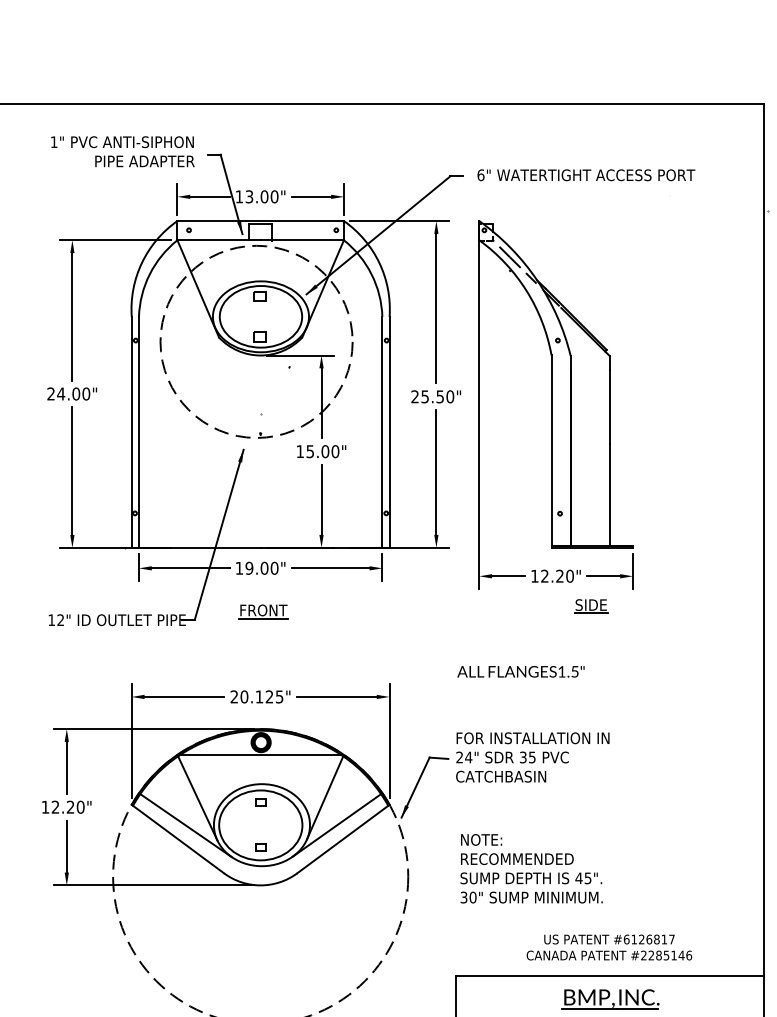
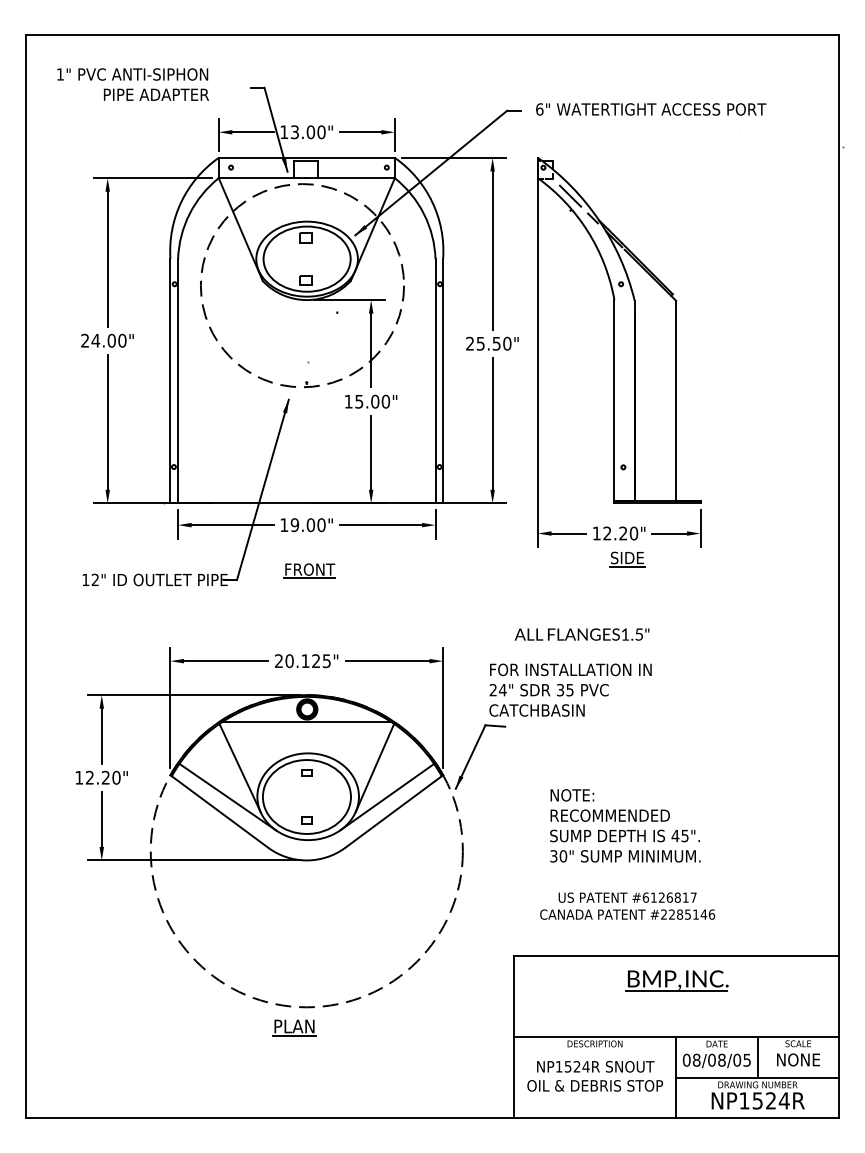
text: (122, 151) -> (132, 84), moved
part: (591, 606) -> (627, 559), moved
text: (532, 756) -> (570, 689), moved
text: (531, 868) -> (625, 825), moved
text: (609, 946) -> (627, 905), moved

